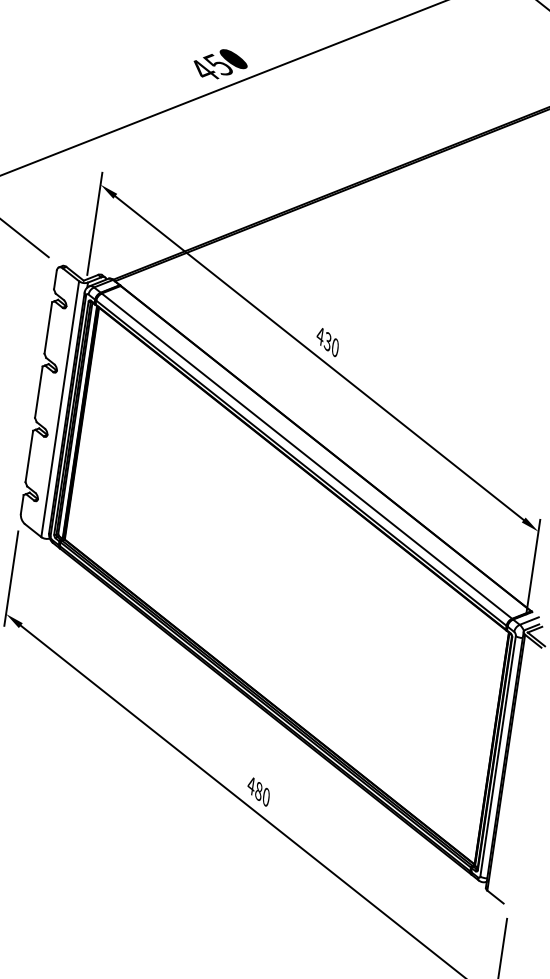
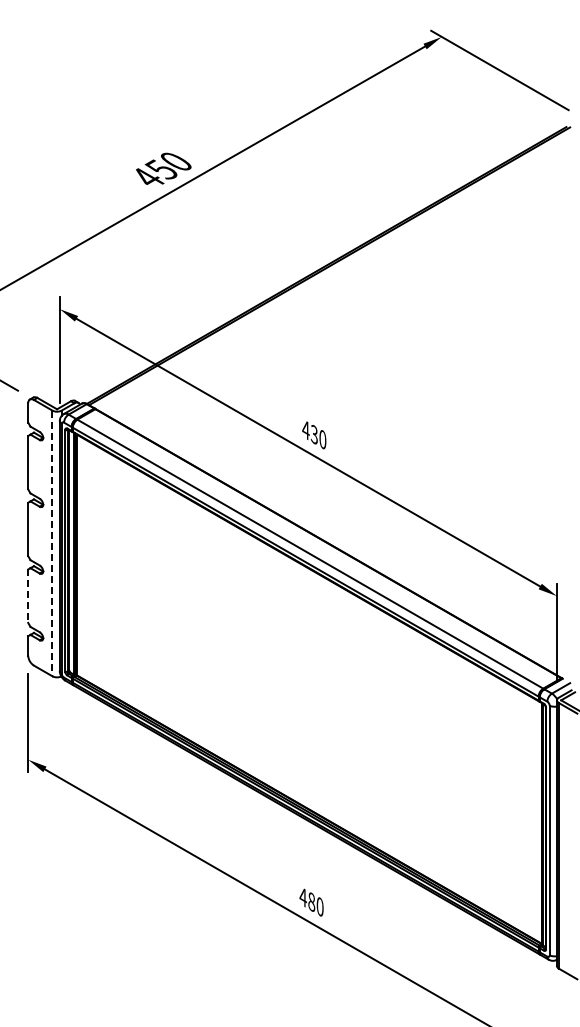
line: (60, 409) -> (52, 543), solid -> dashed
line: (29, 456) -> (28, 596), solid -> dashed

